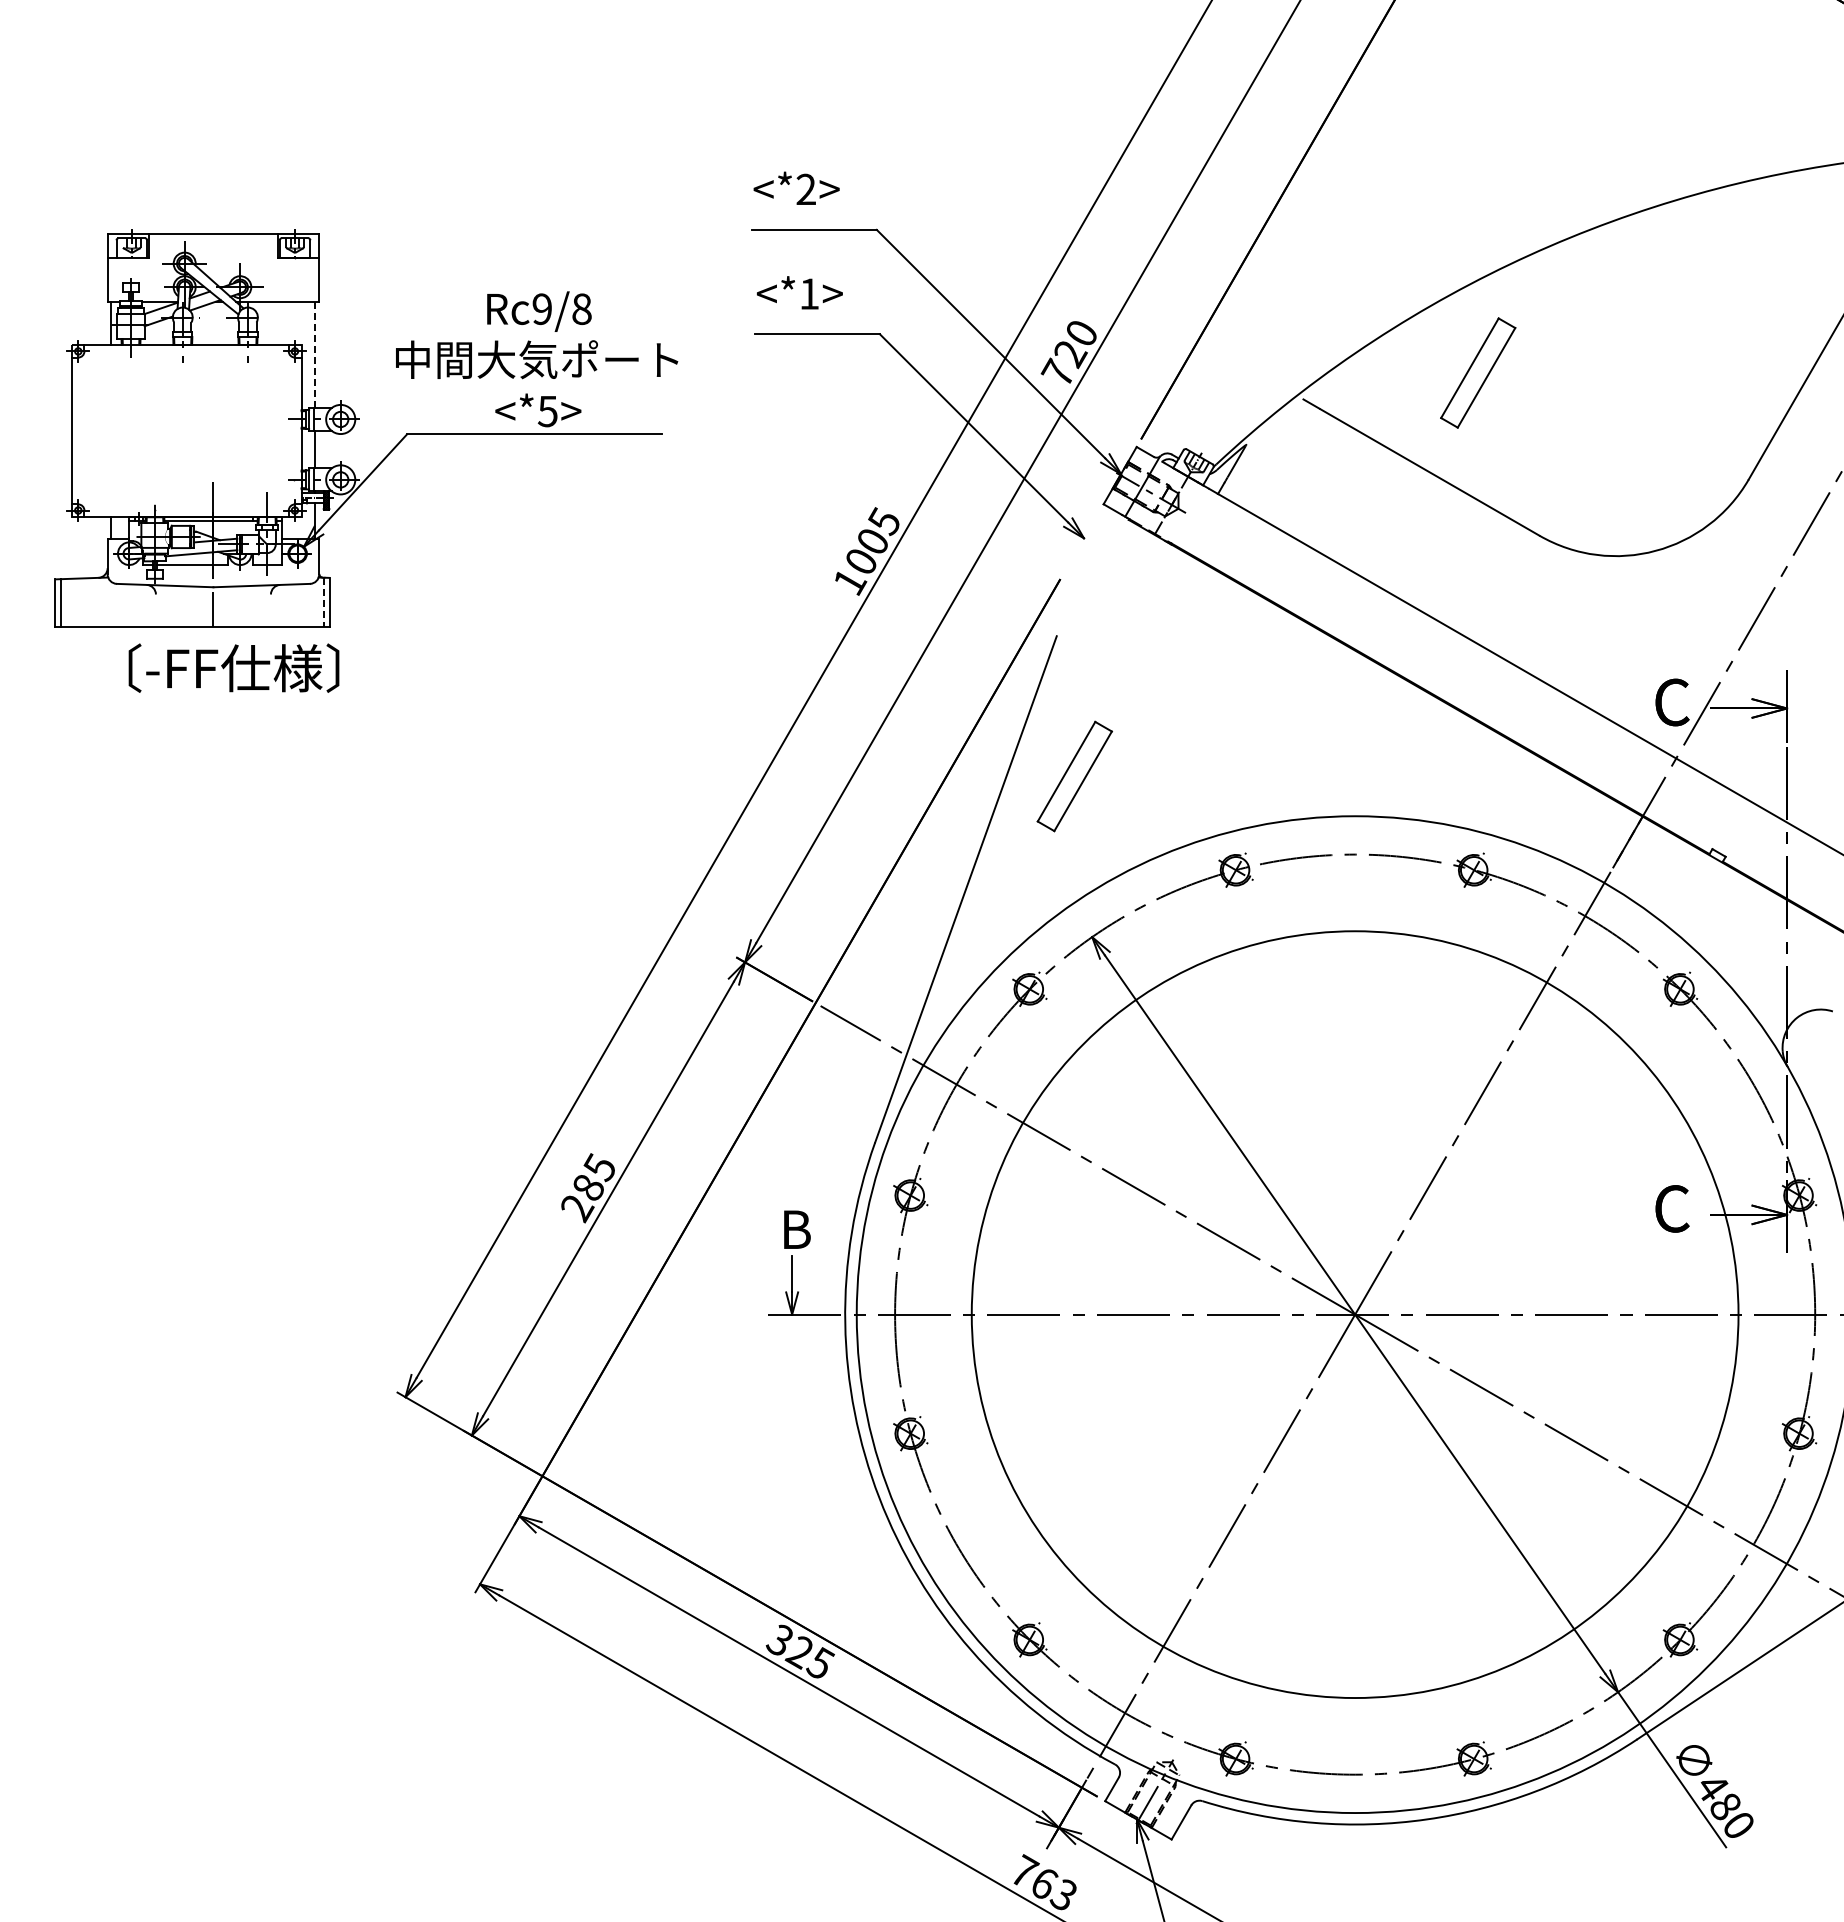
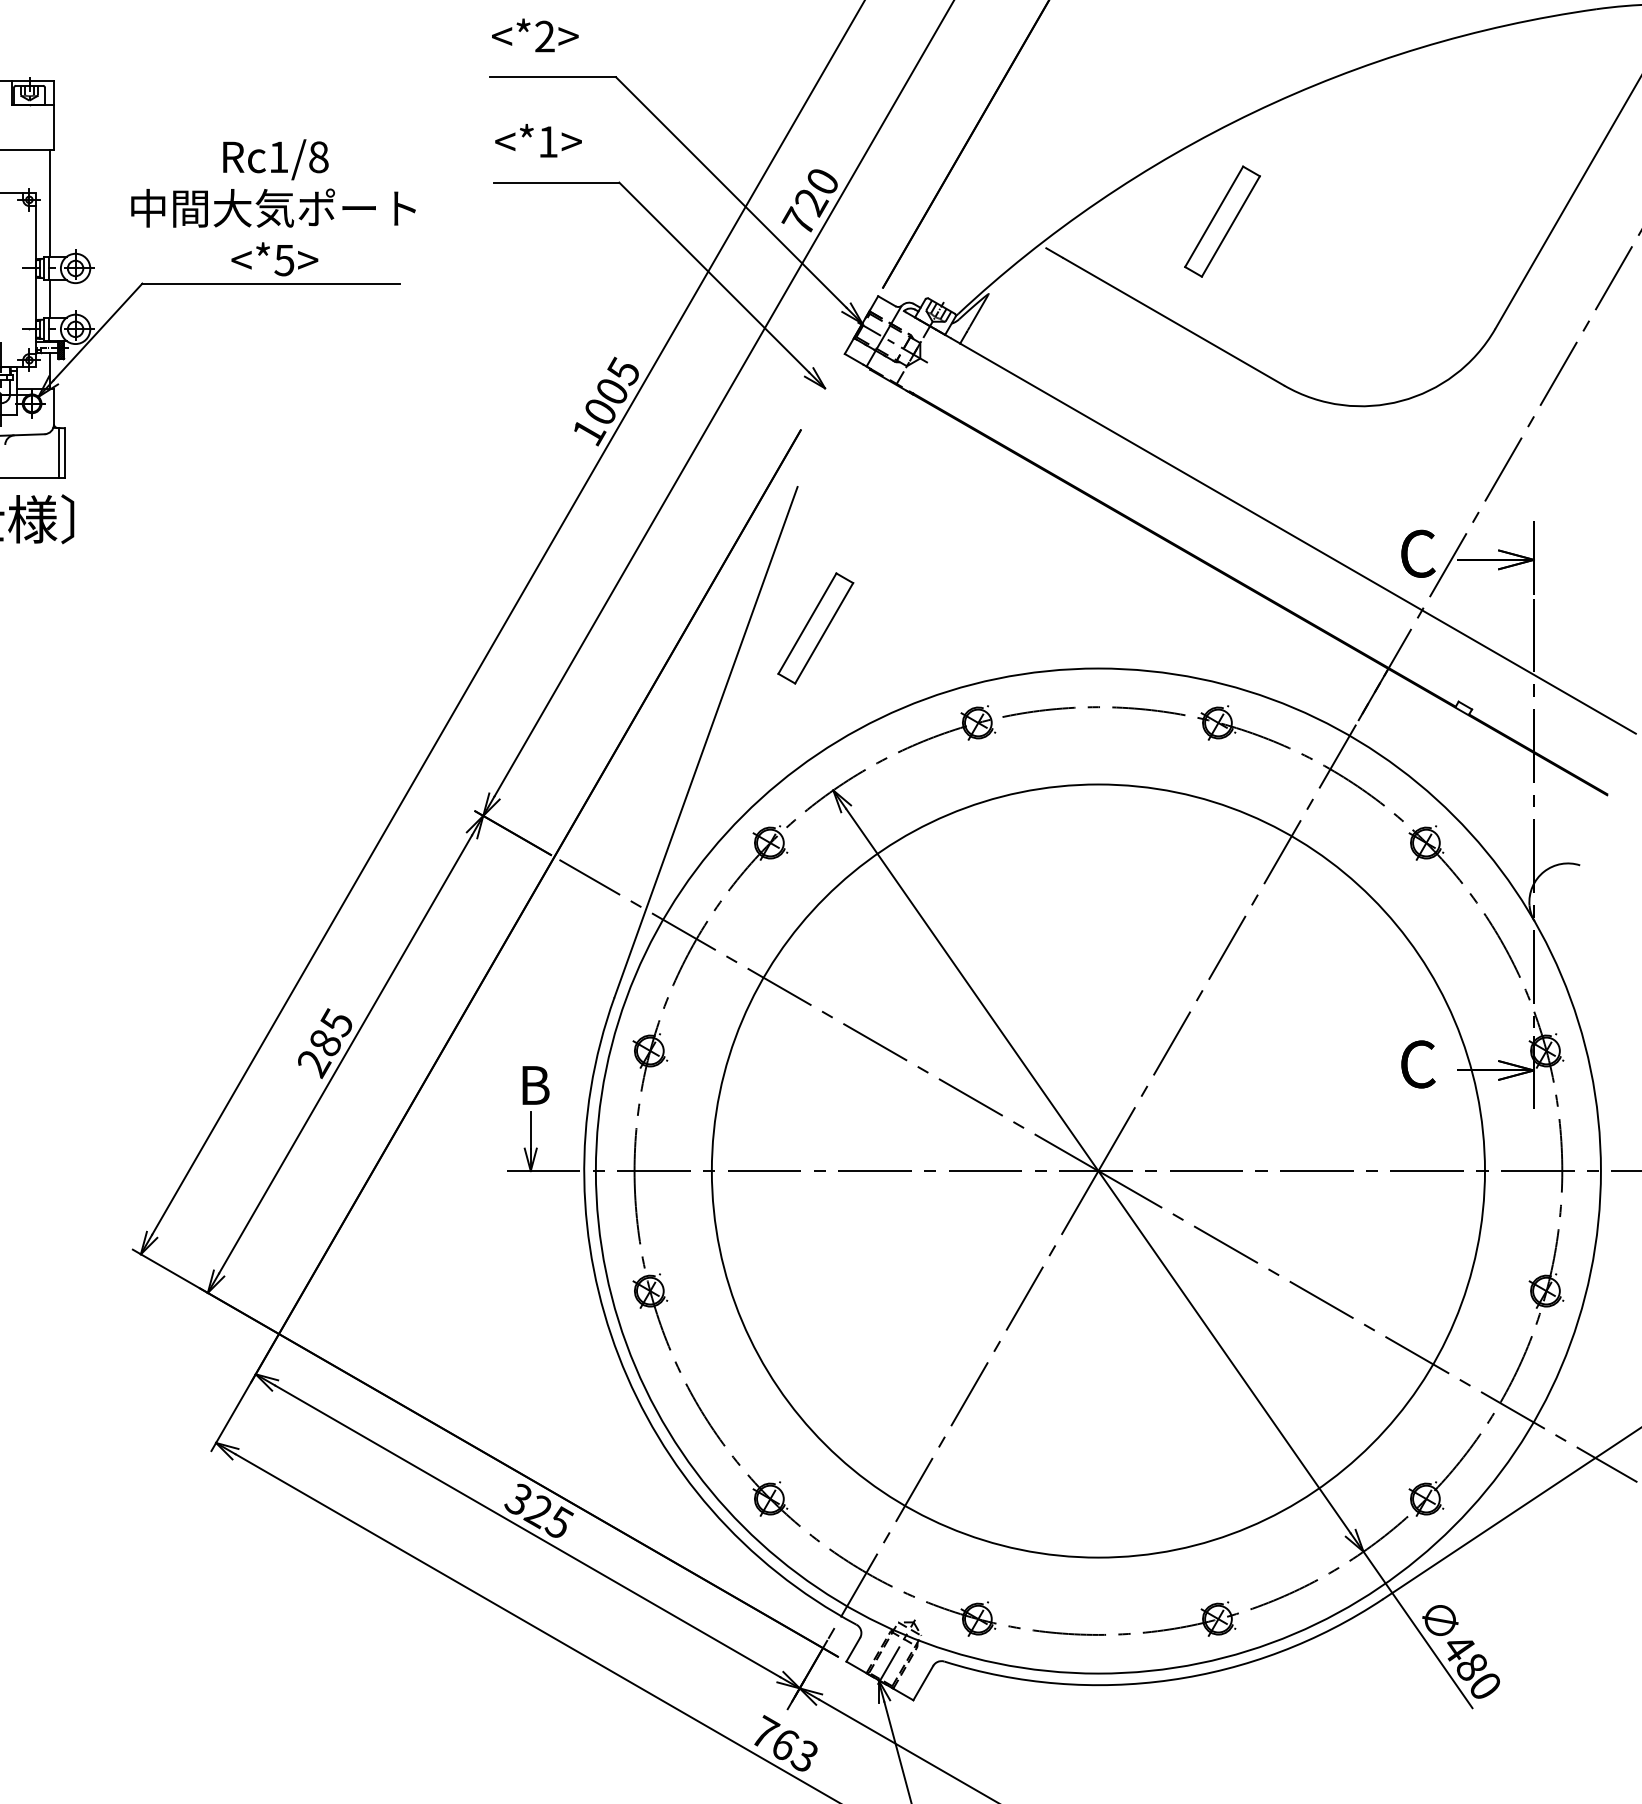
text: (541, 309) -> (278, 157), Rc9/8 -> Rc1/8
line: (315, 355) -> (50, 203), dashed -> solid
line: (324, 602) -> (59, 453), dashed -> solid

